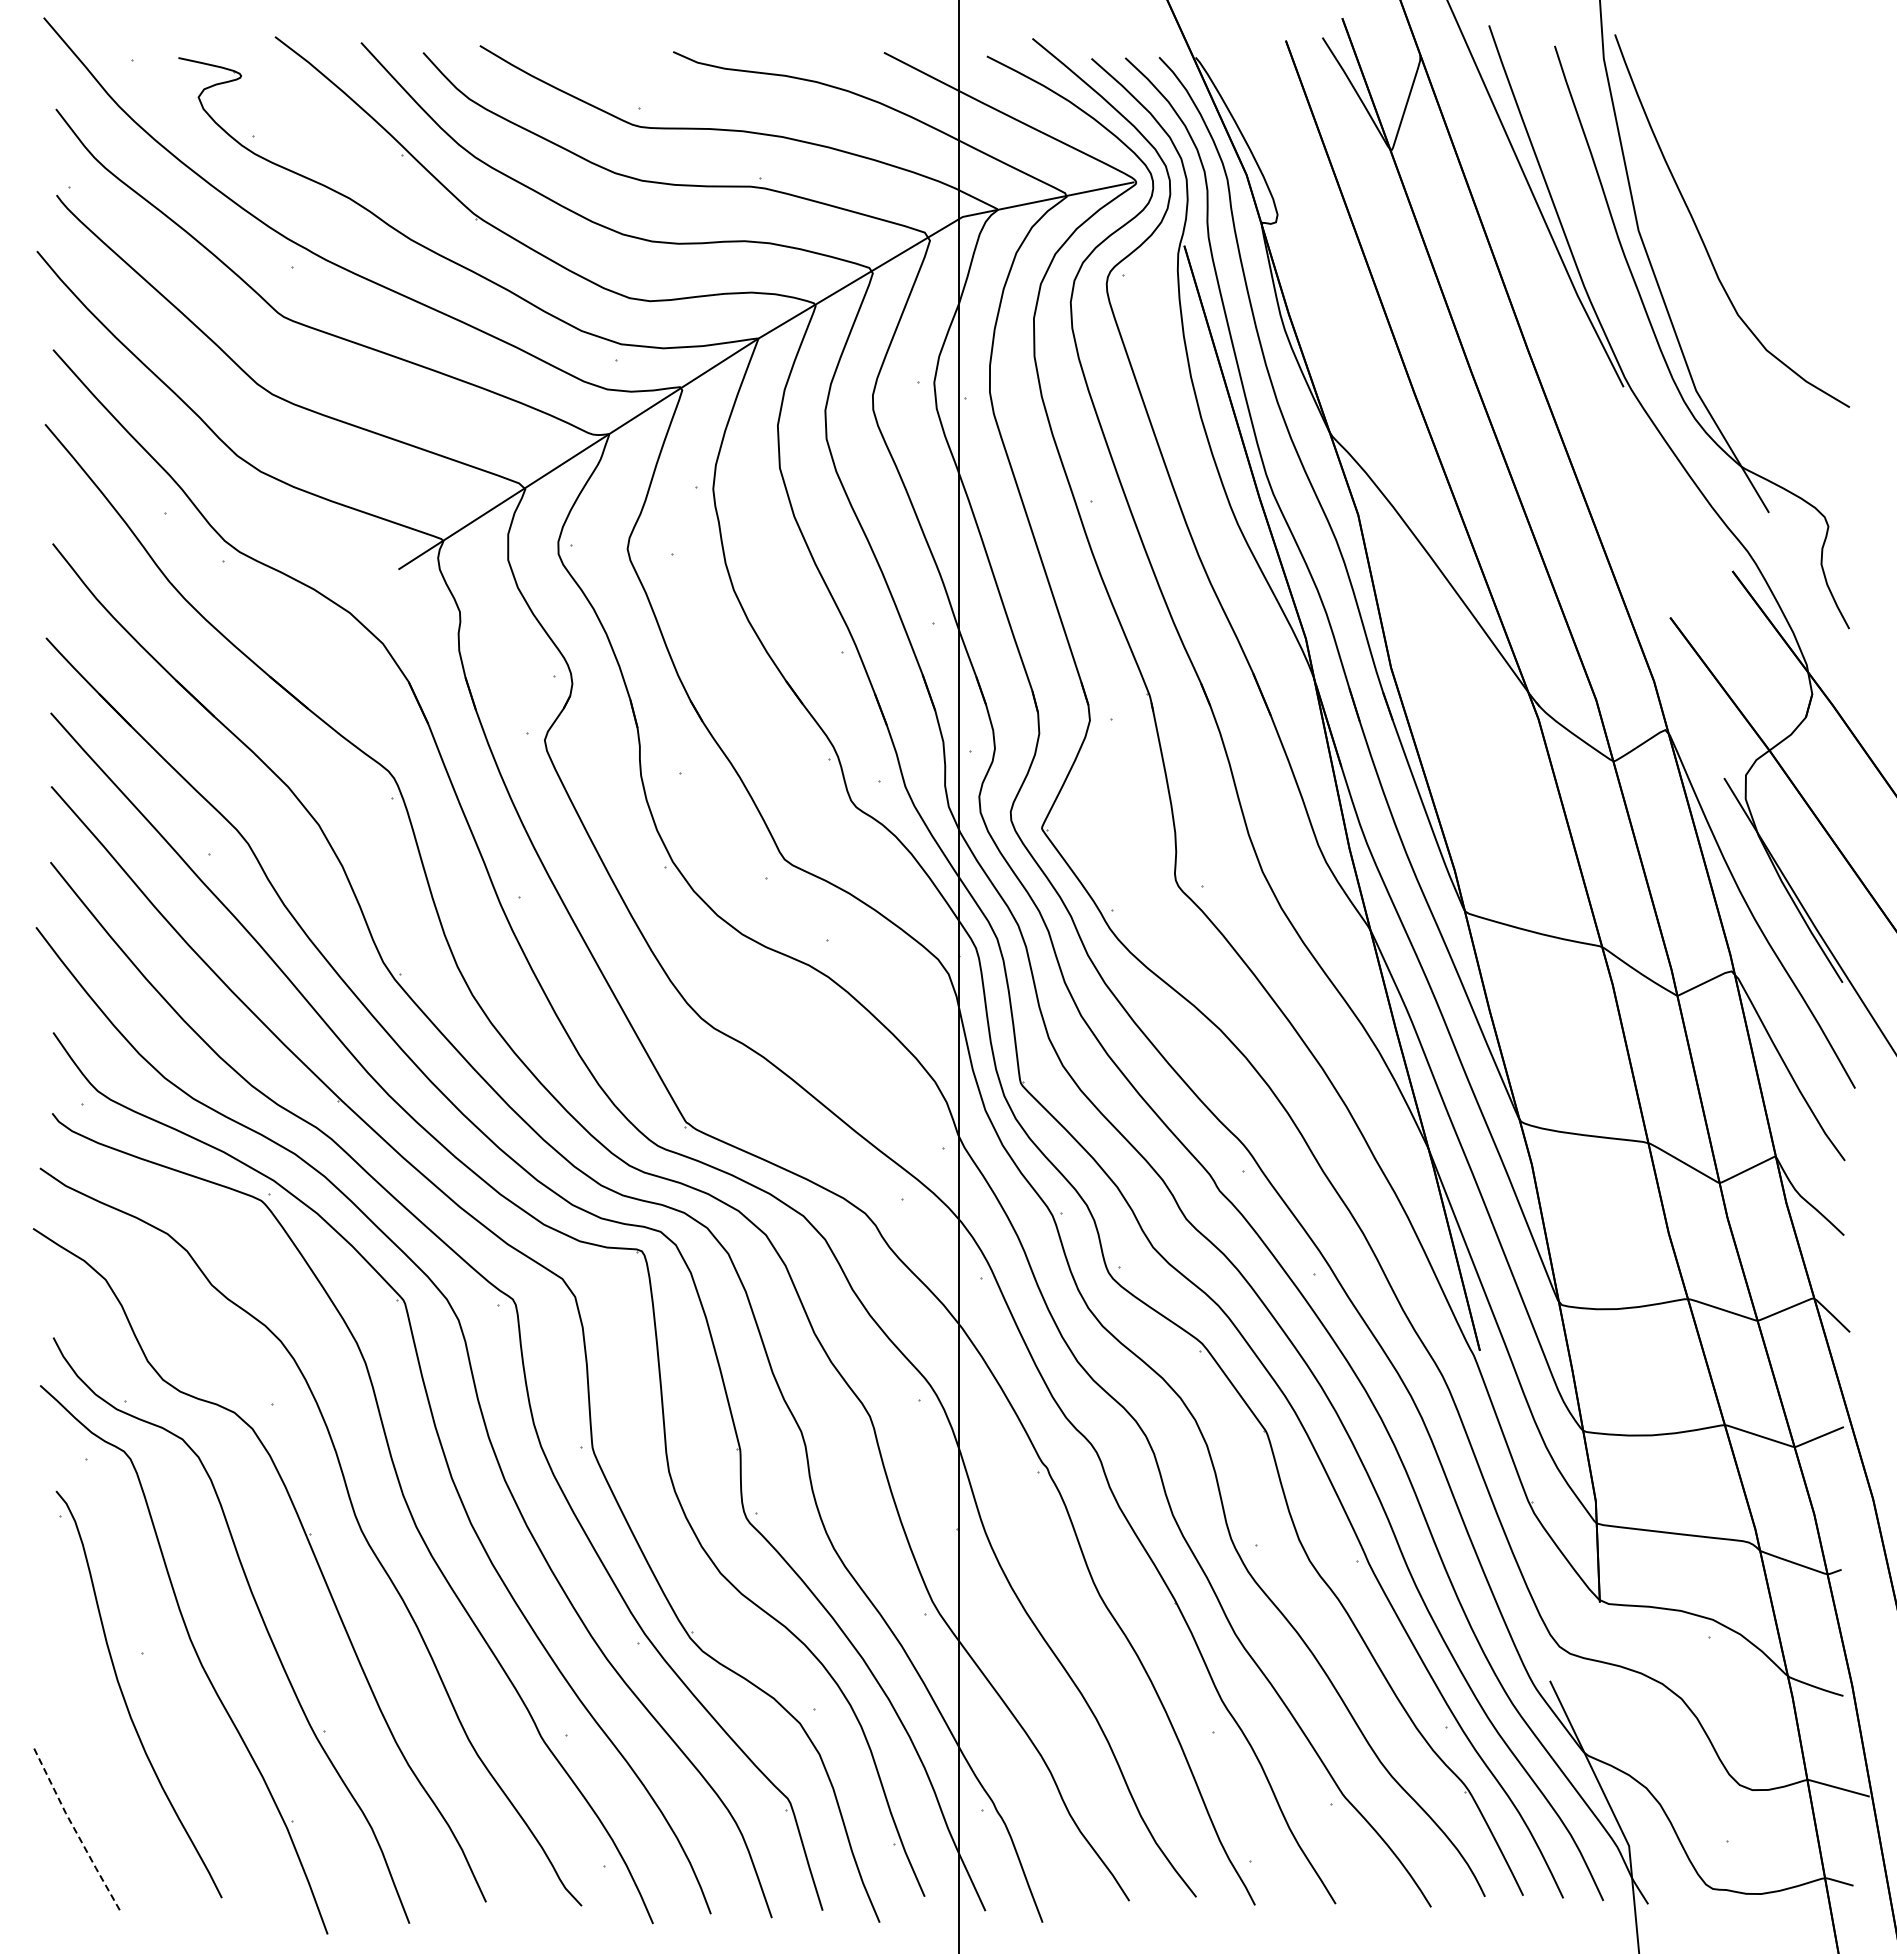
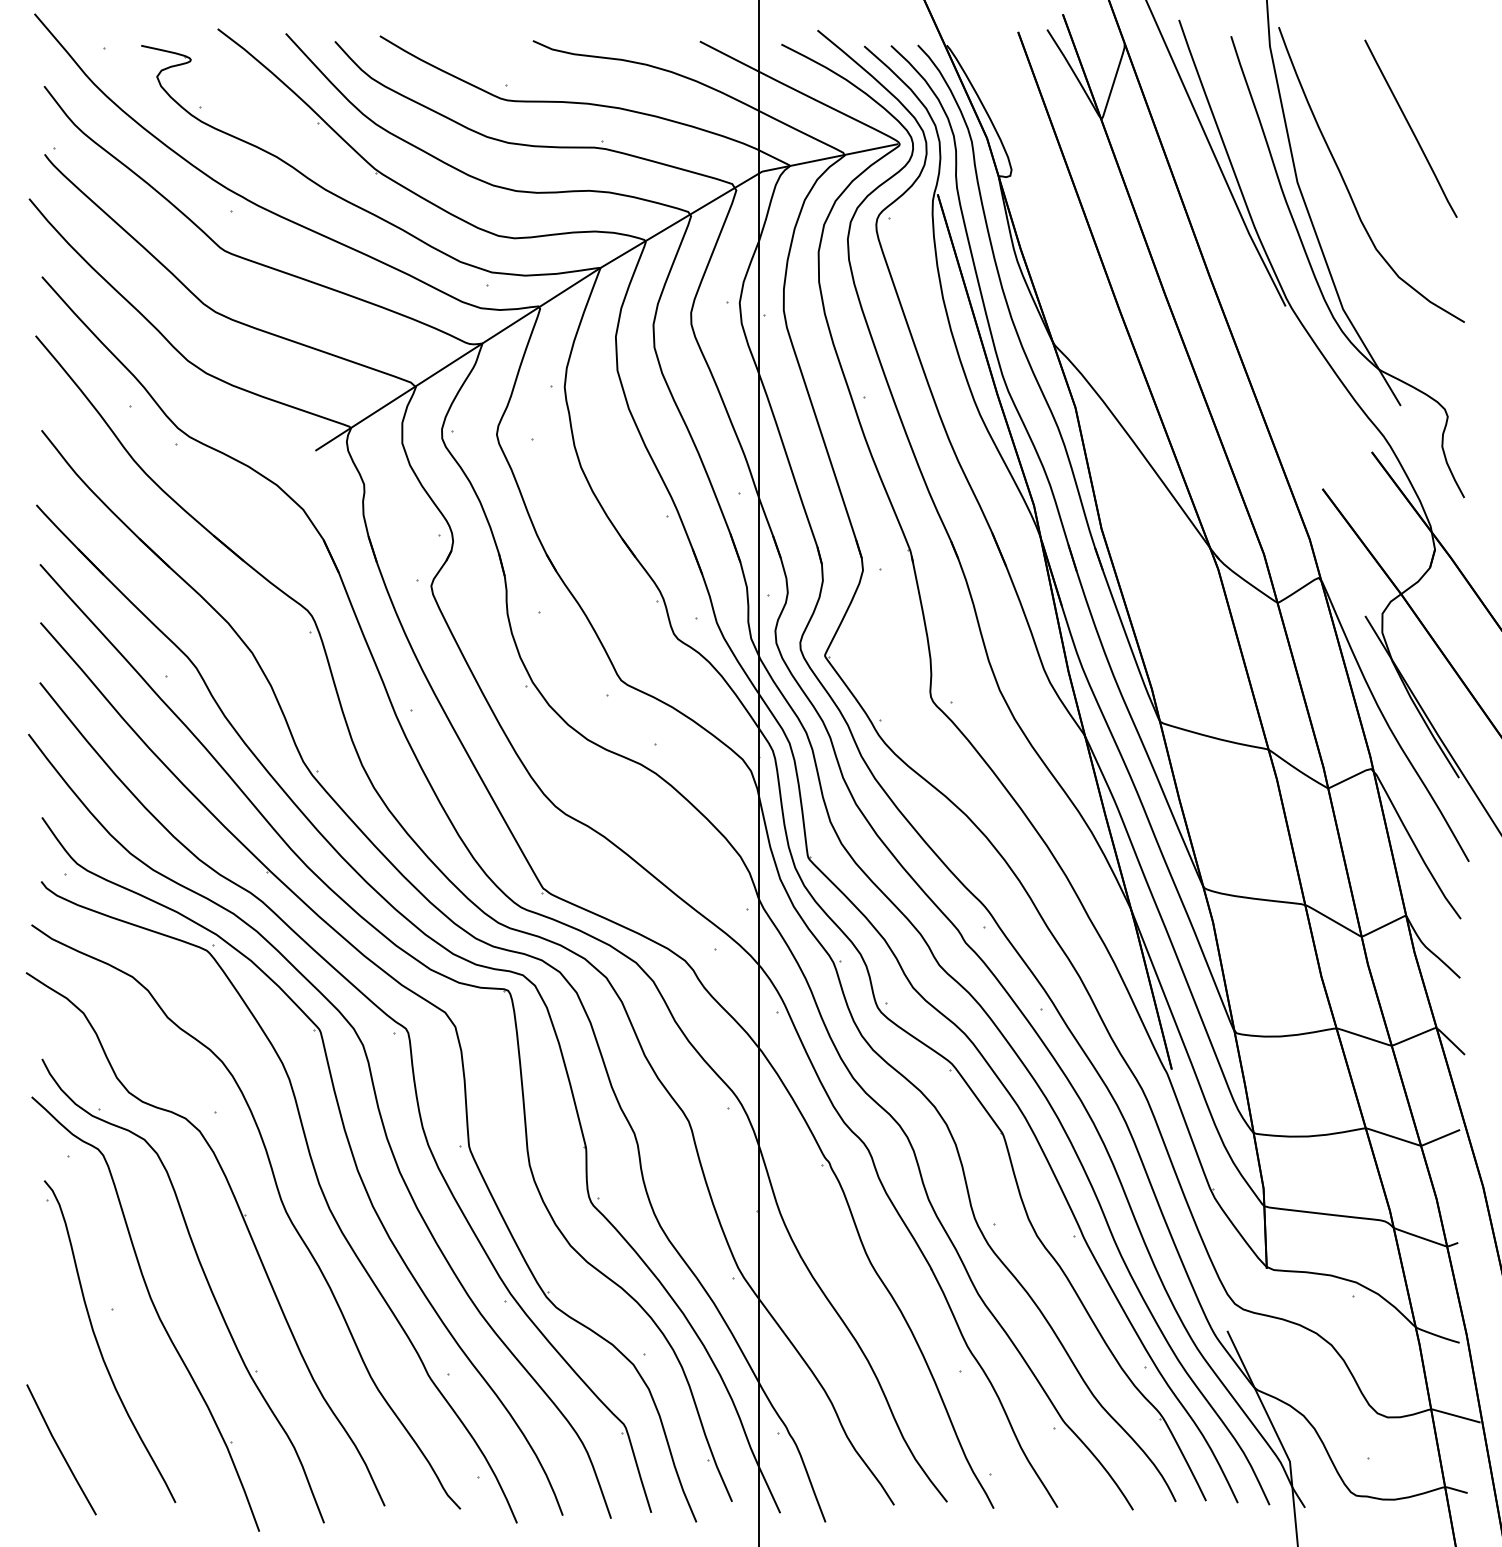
line: (1781, 162) -> (1410, 128), added
line: (76, 1832) -> (60, 1450), dashed -> solid

